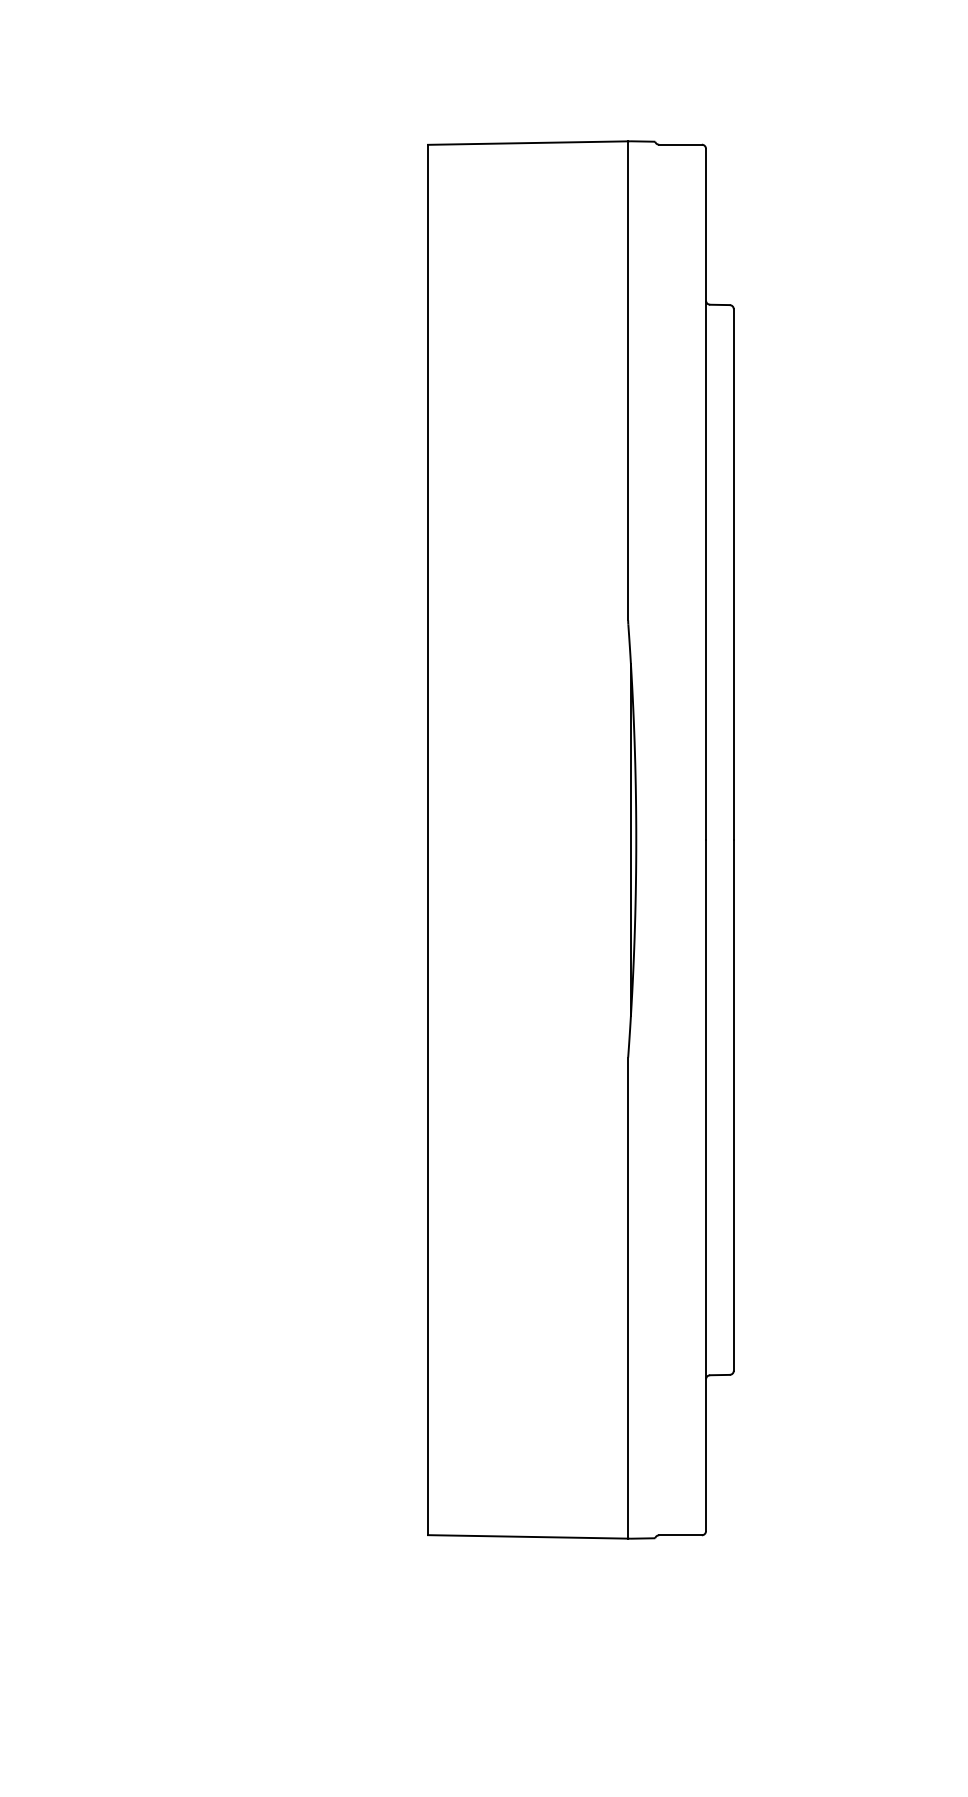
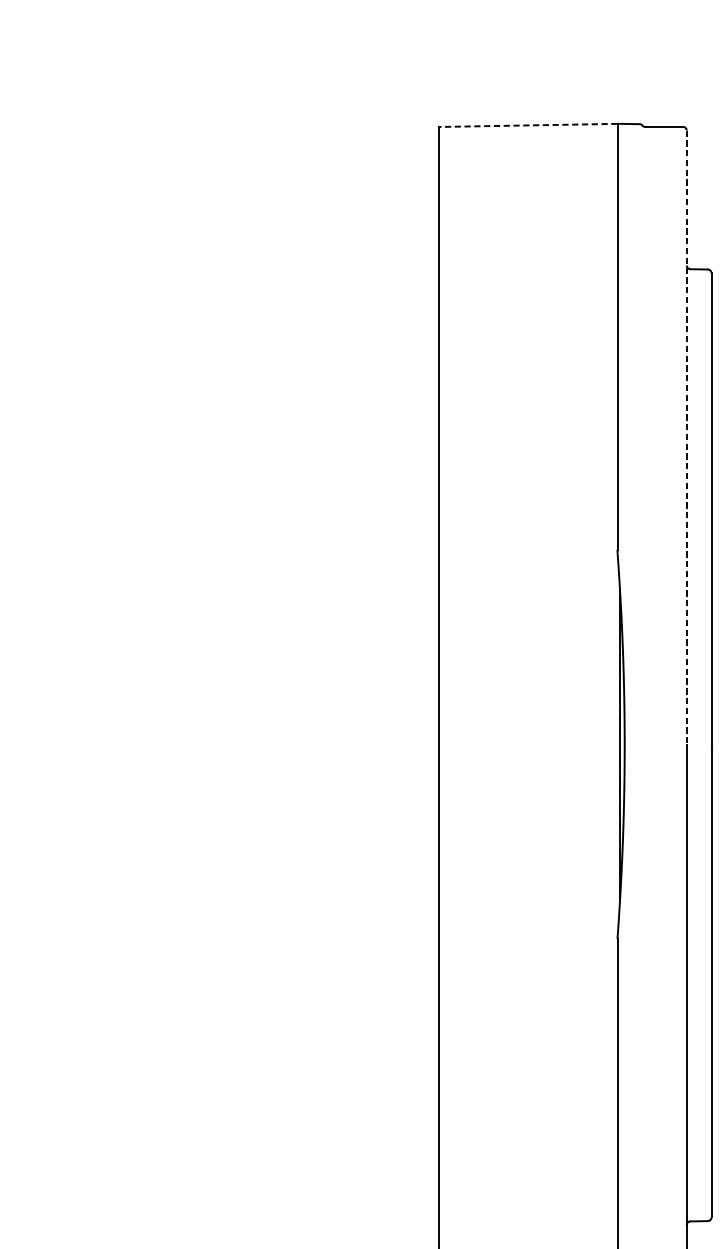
line: (527, 143) -> (527, 125), solid -> dashed
line: (706, 494) -> (687, 437), solid -> dashed

